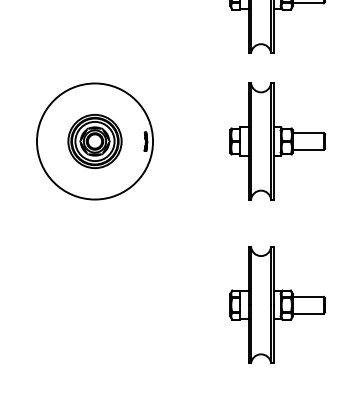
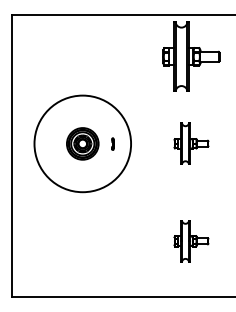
circle: (94, 140) -> (82, 143), size x1.4
part: (277, 140) -> (191, 143), size x0.6
part: (277, 305) -> (191, 241), size x0.6

